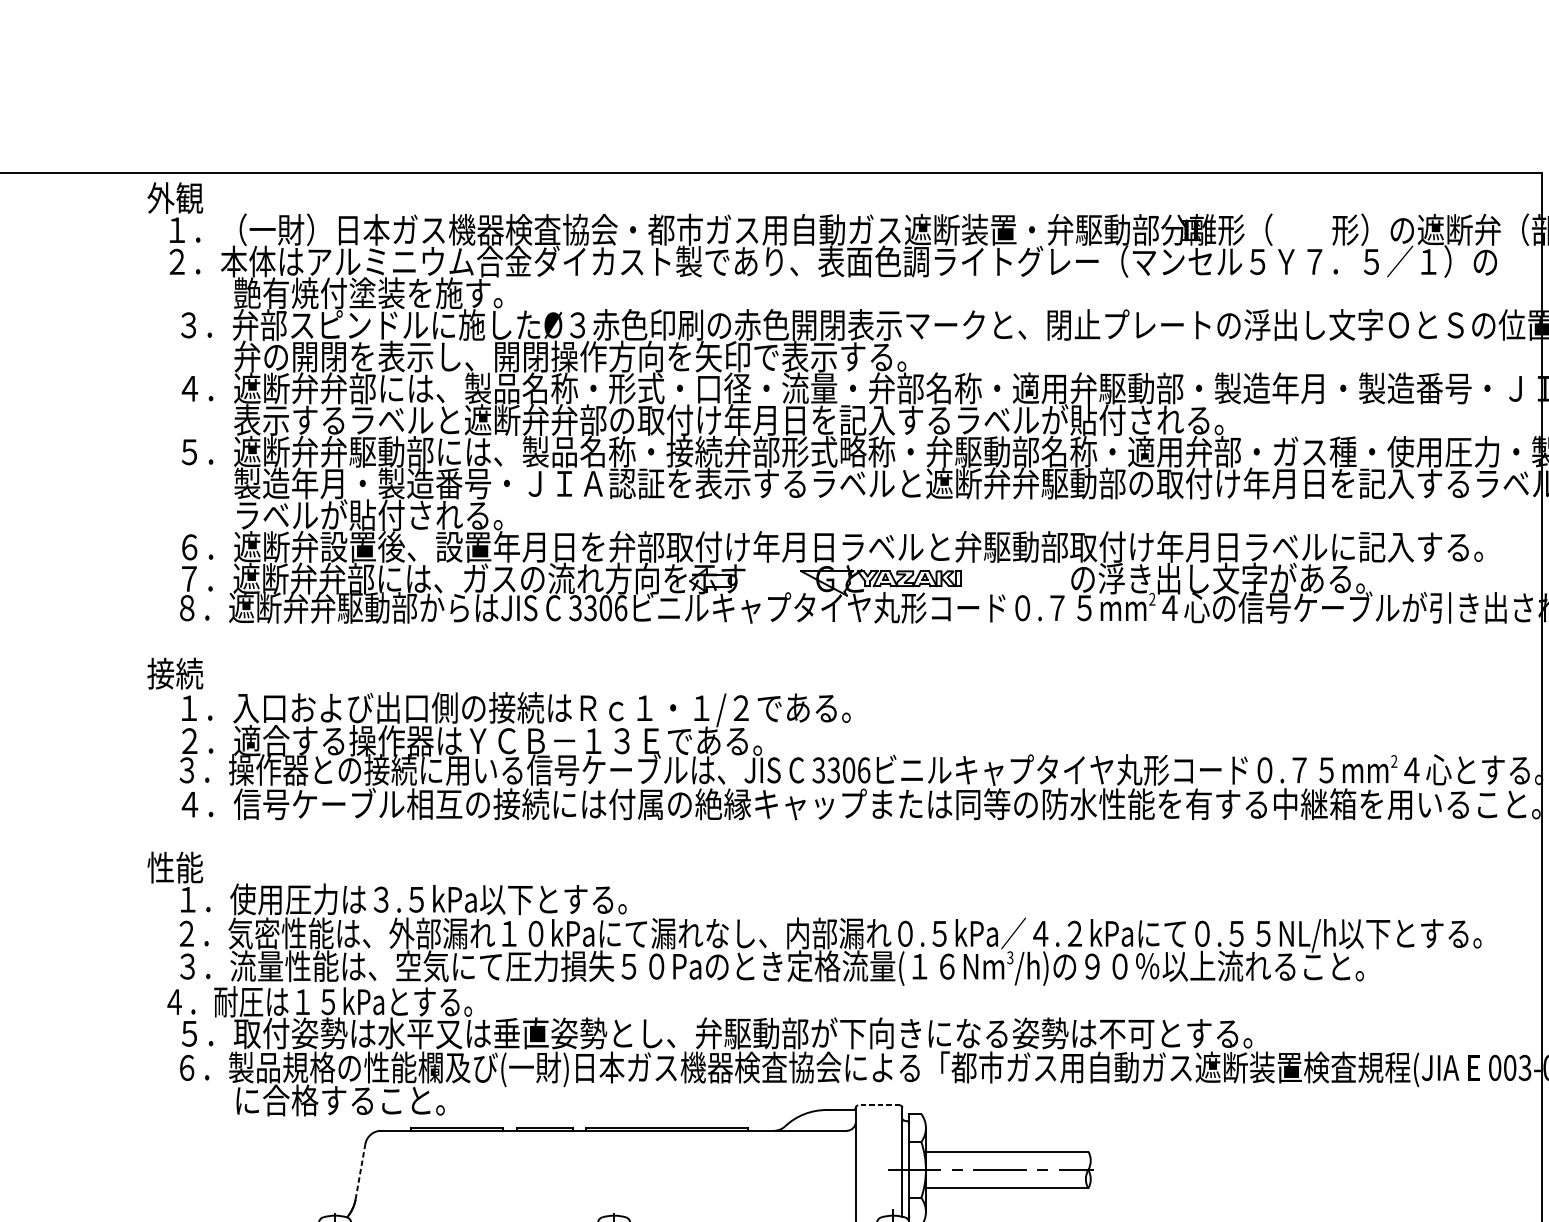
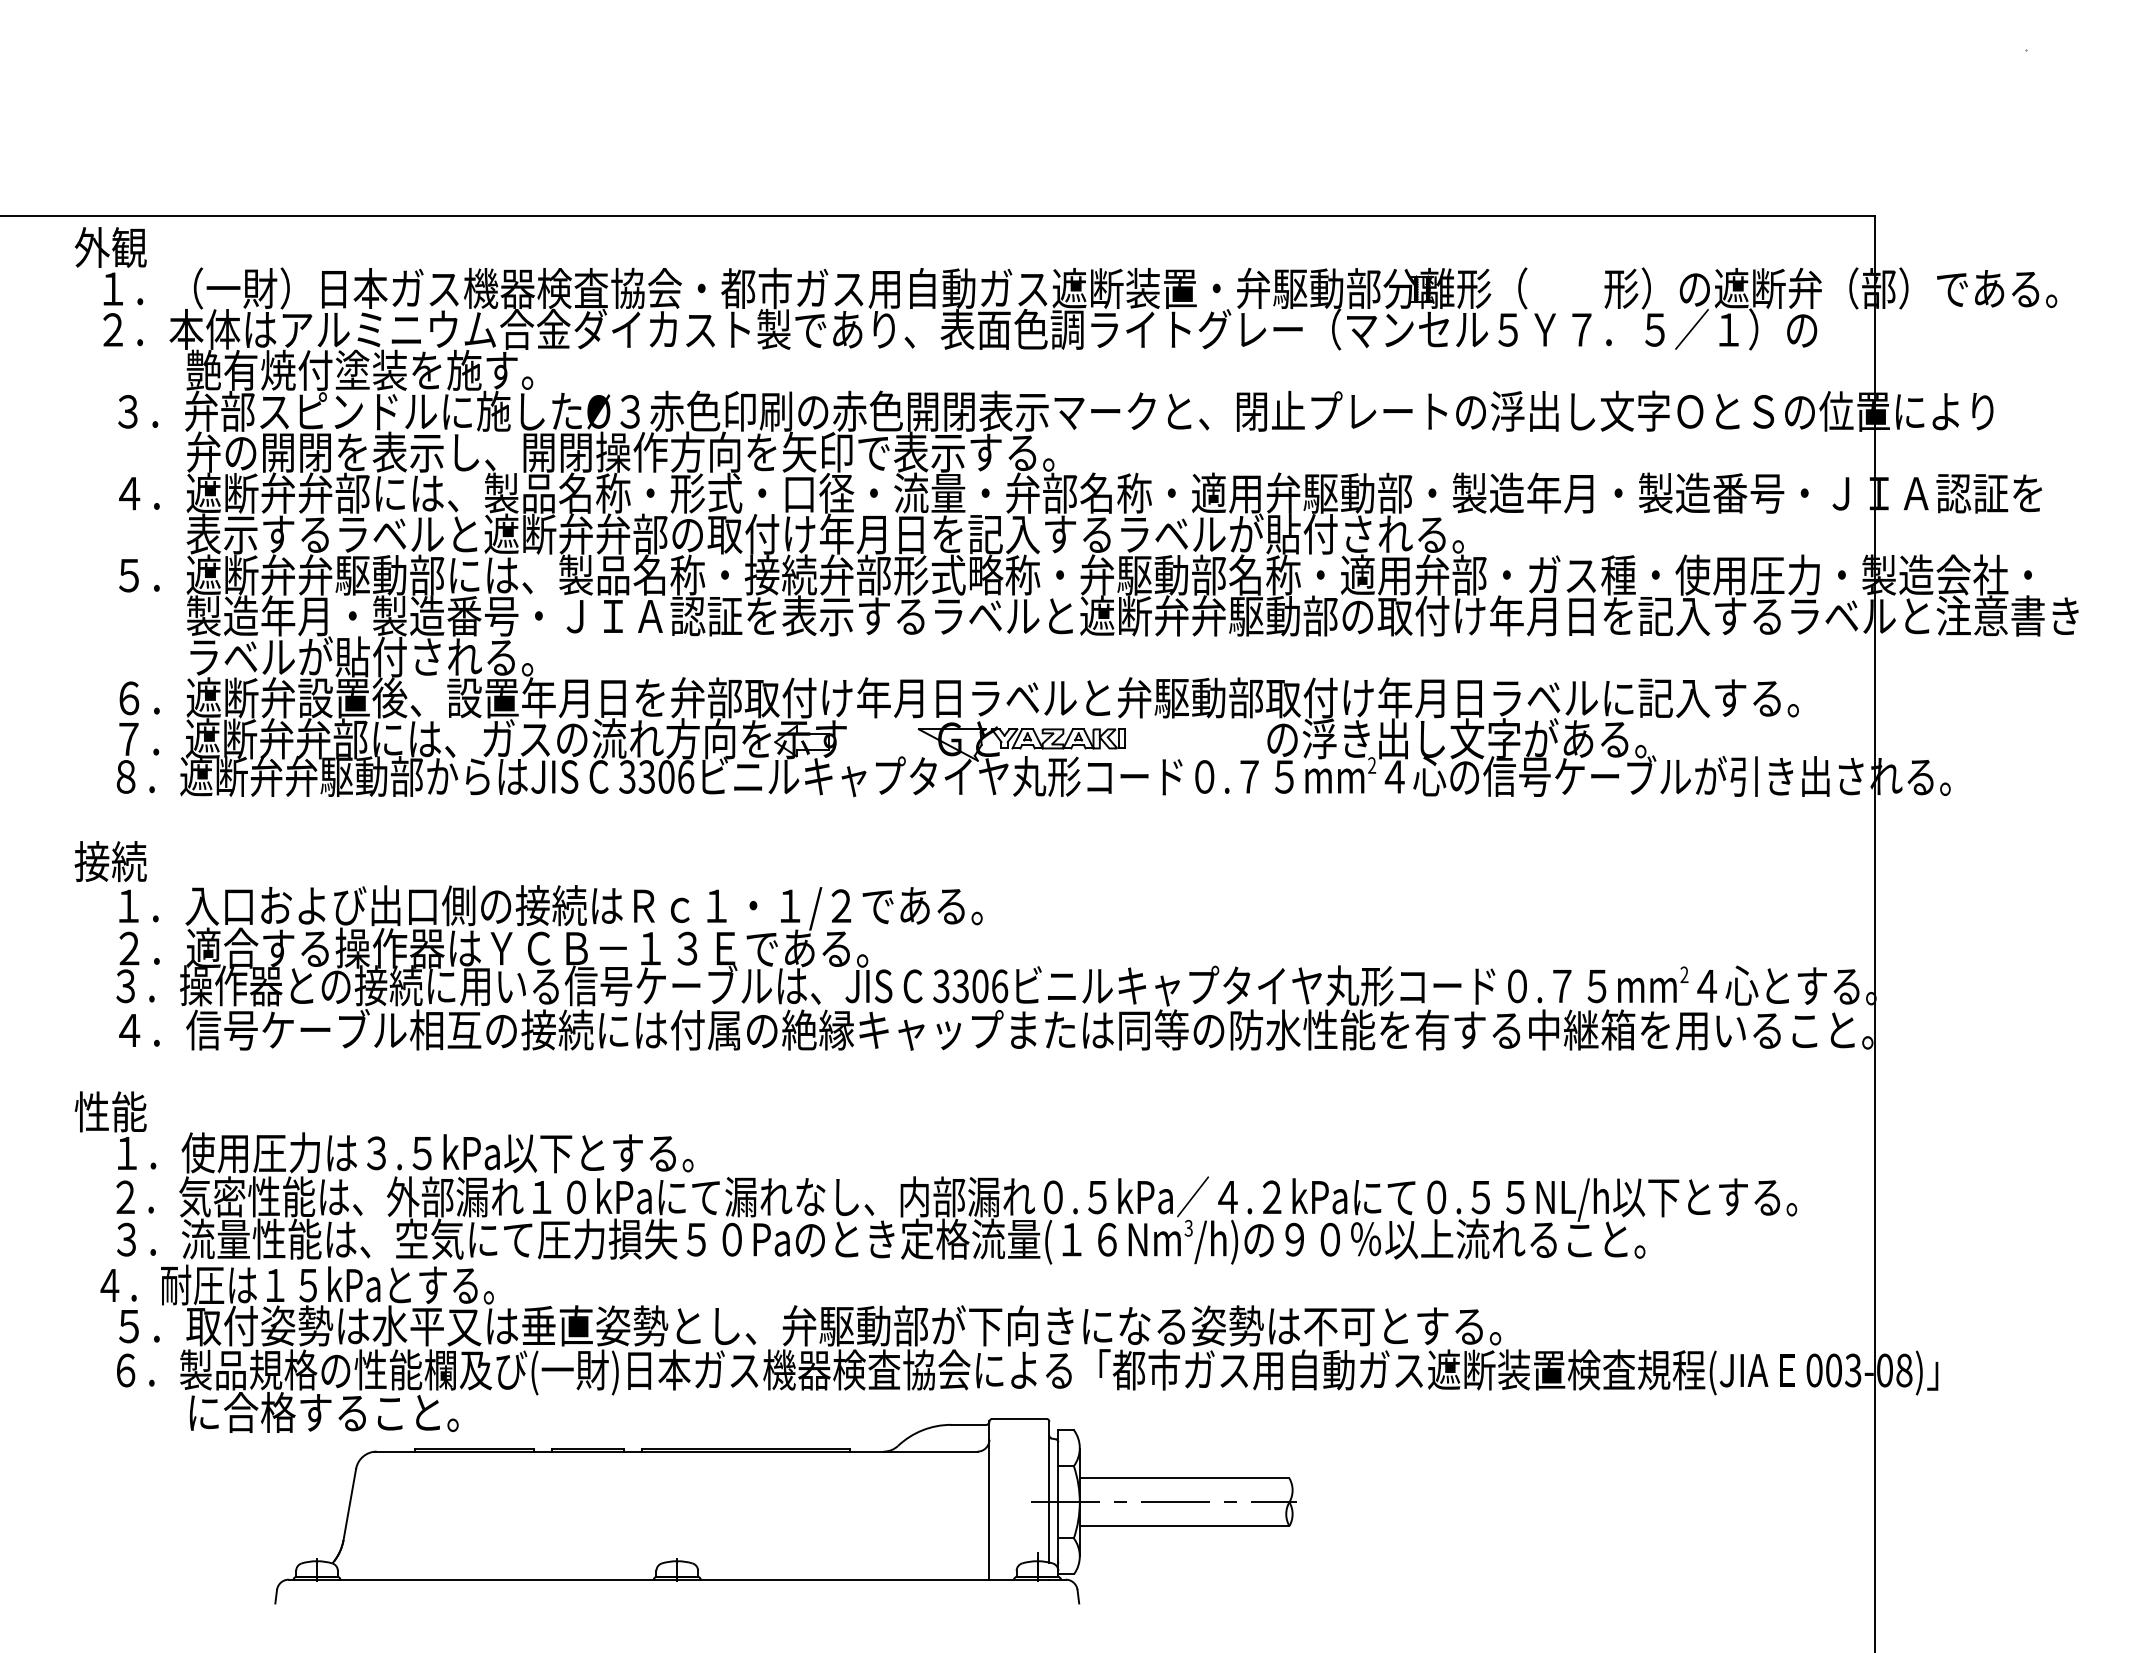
line: (878, 1105) -> (1018, 1418), dashed -> solid
line: (360, 1171) -> (349, 1504), dashed -> solid

